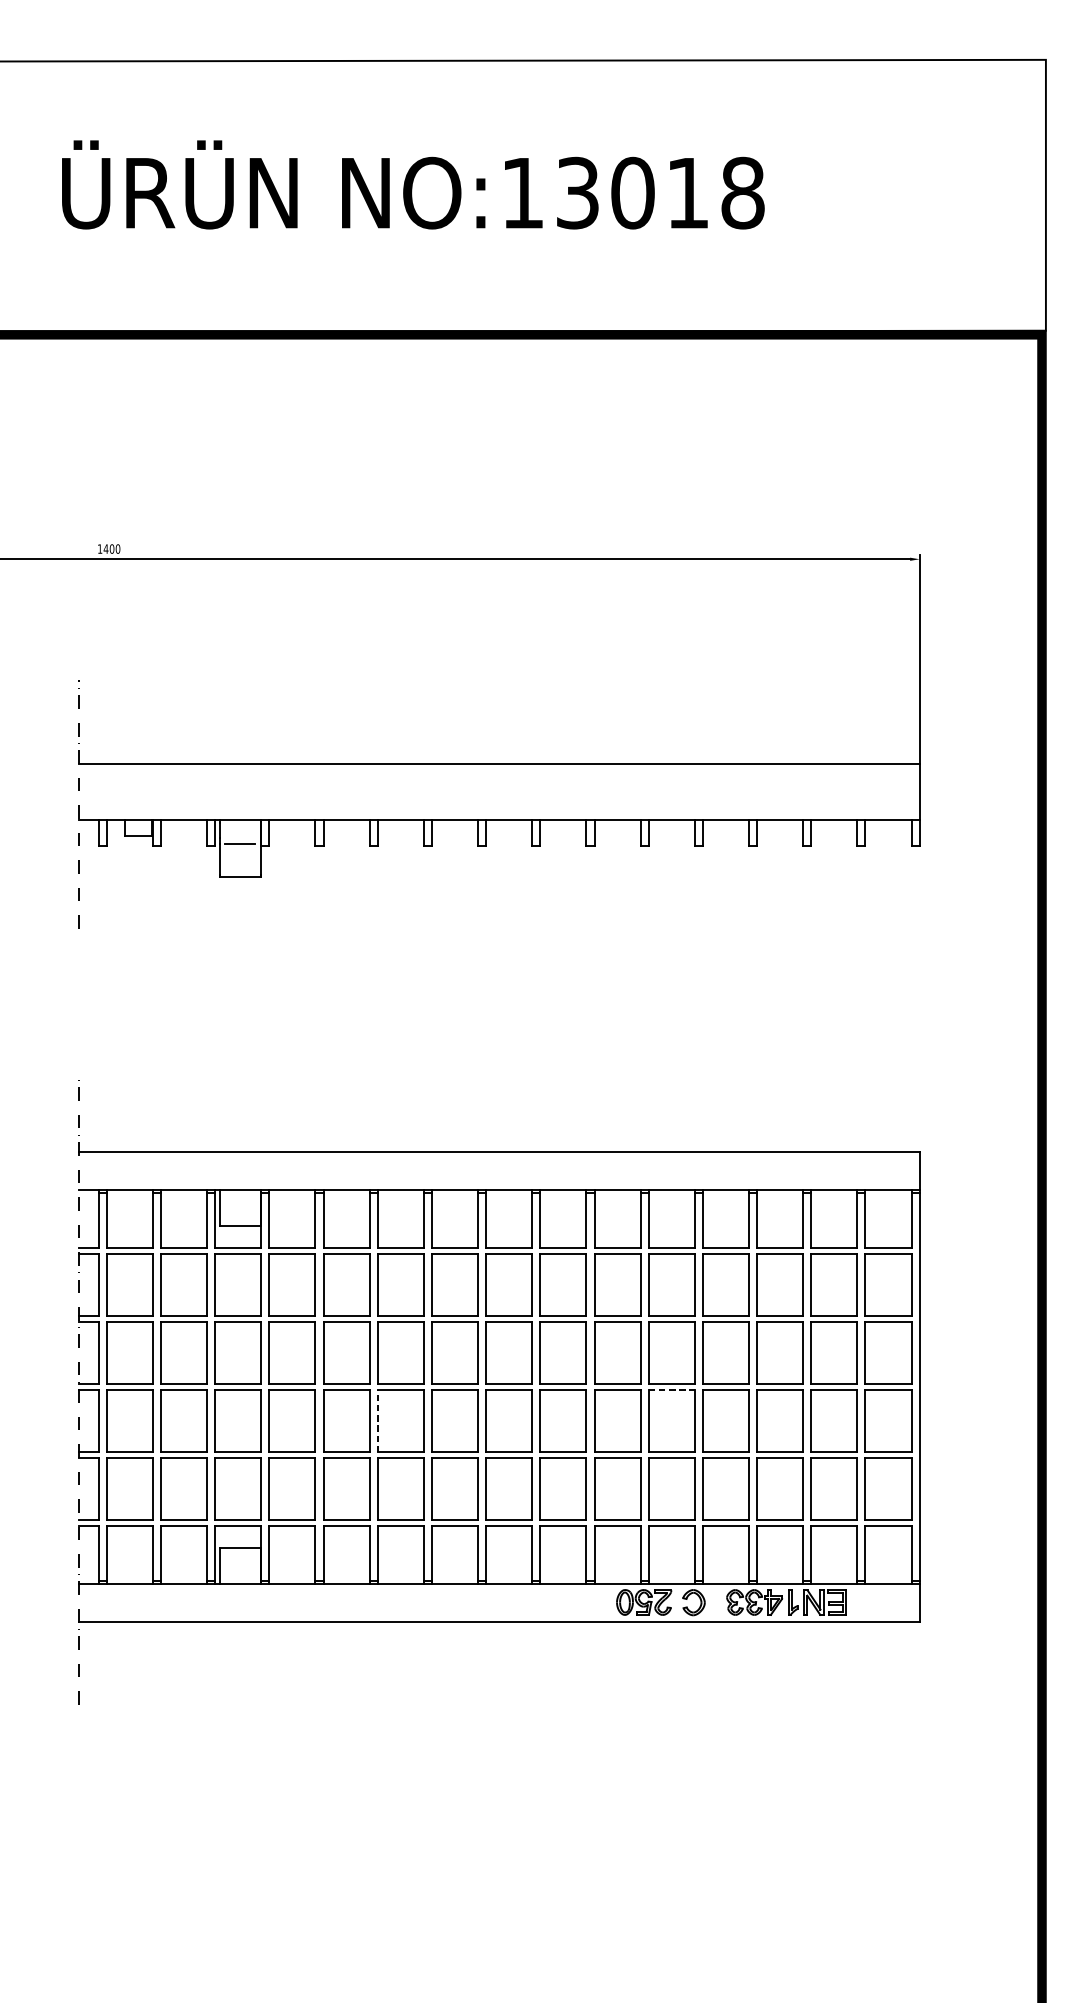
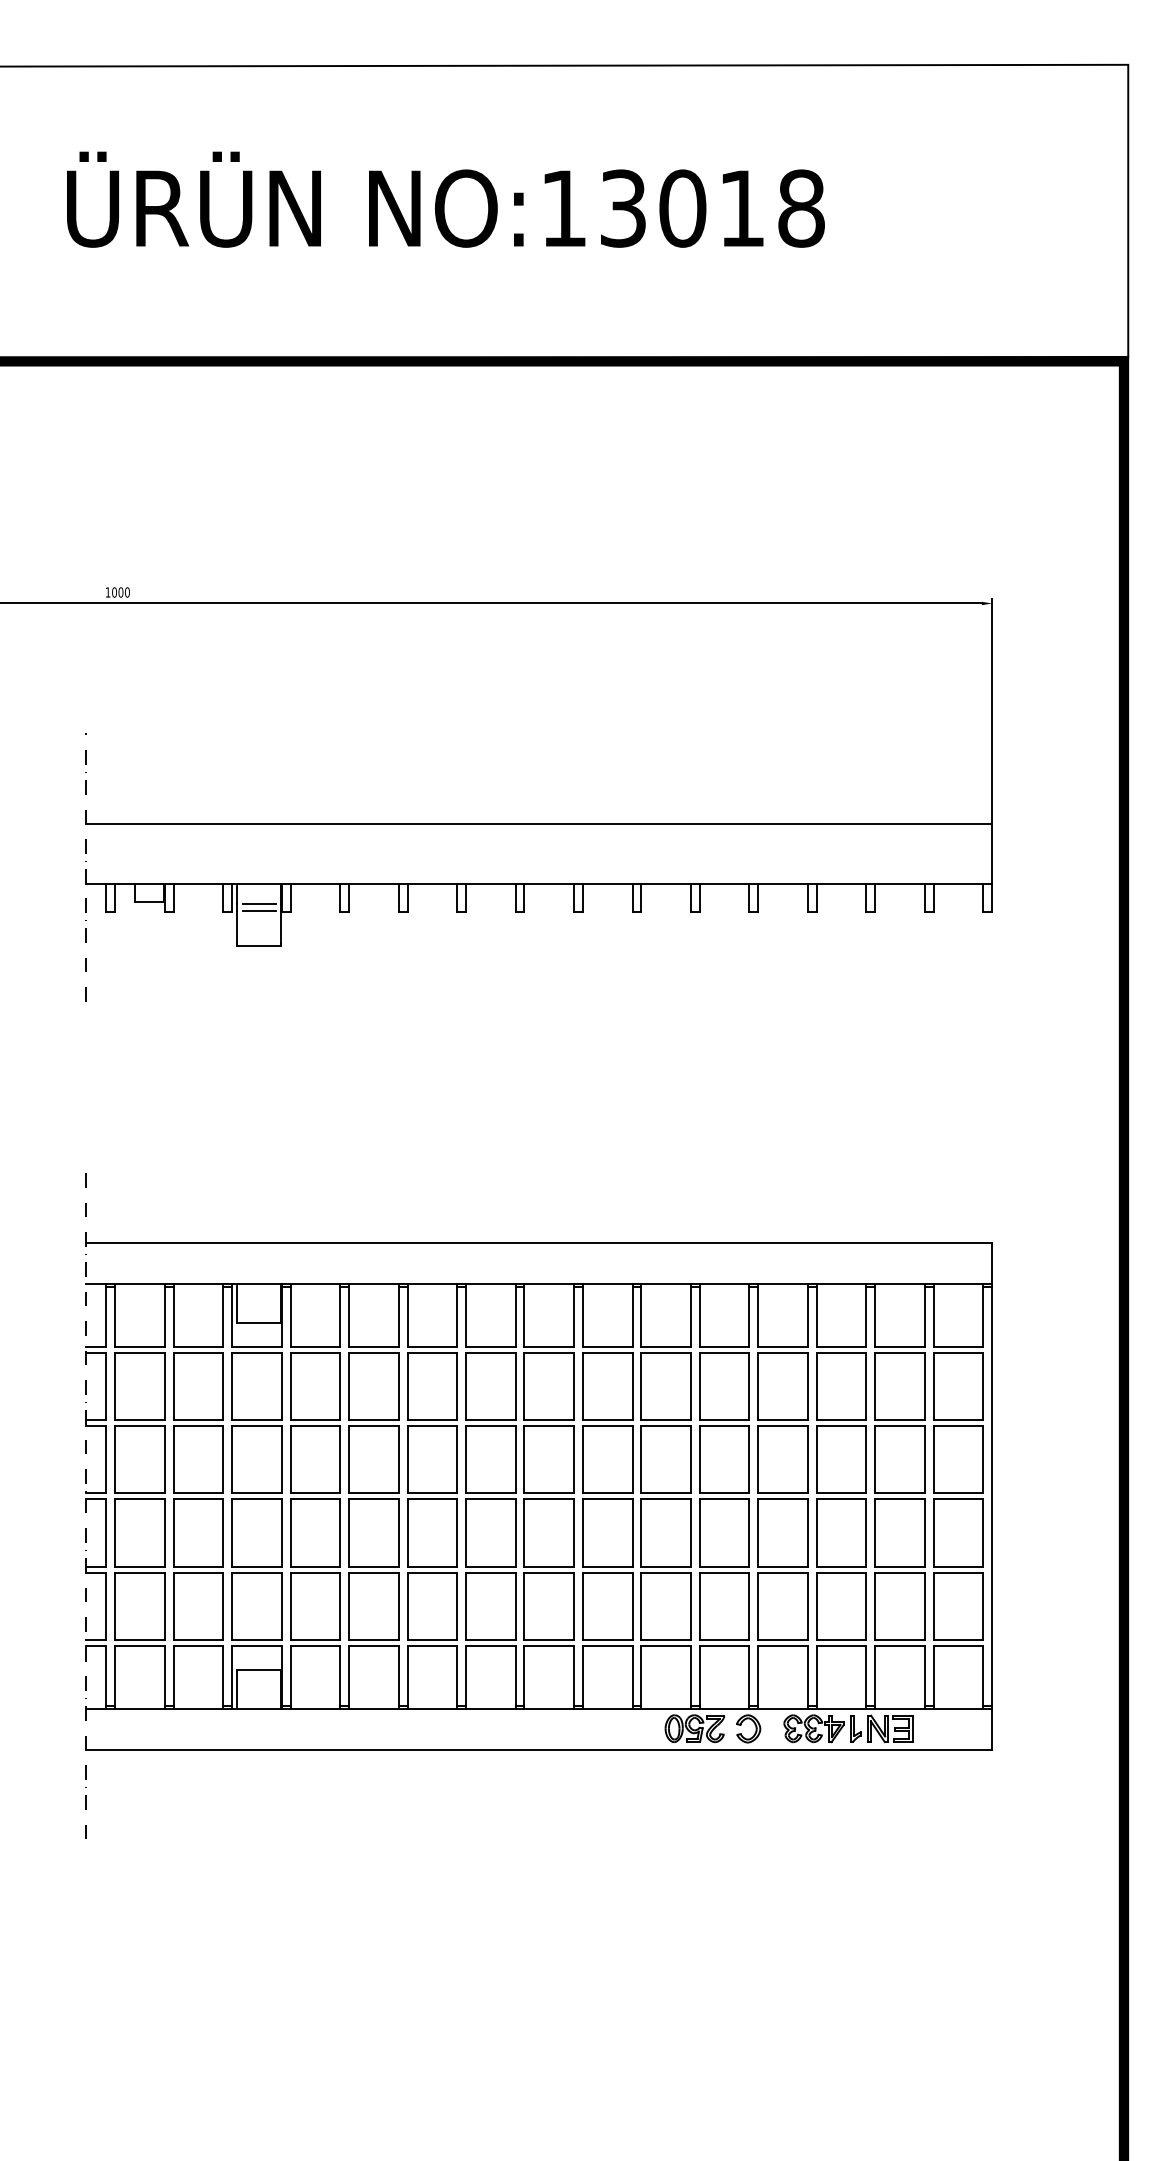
text: (106, 549) -> (114, 592), 1400 -> 1000
line: (240, 837) -> (259, 903), added
line: (671, 1389) -> (724, 1499), dashed -> solid
line: (377, 1420) -> (407, 1532), dashed -> solid

